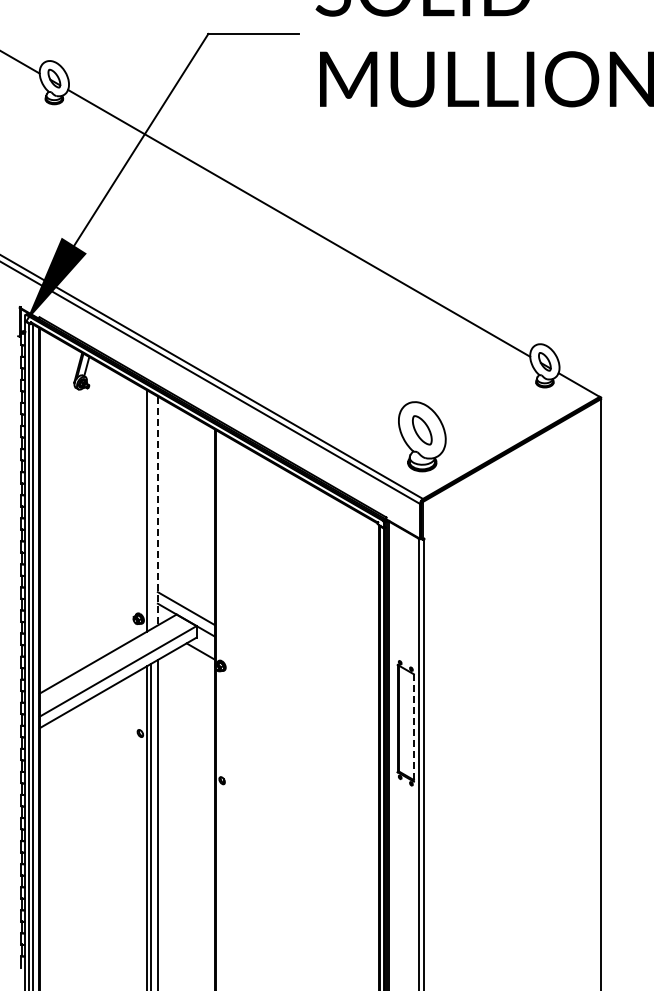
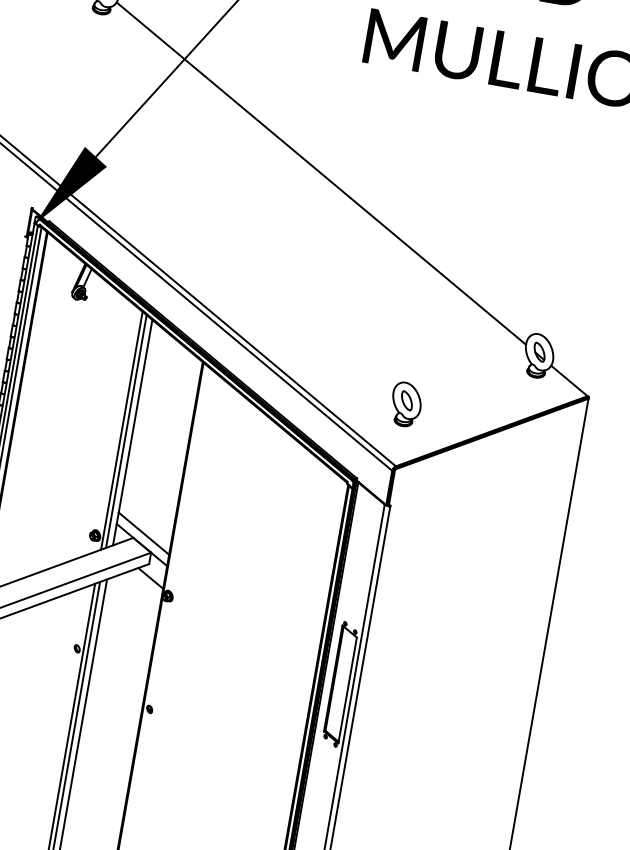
part: (422, 435) -> (406, 403), size x0.62
line: (151, 510) -> (126, 431), added
line: (157, 511) -> (132, 433), dashed -> solid
line: (413, 727) -> (347, 689), dashed -> solid

